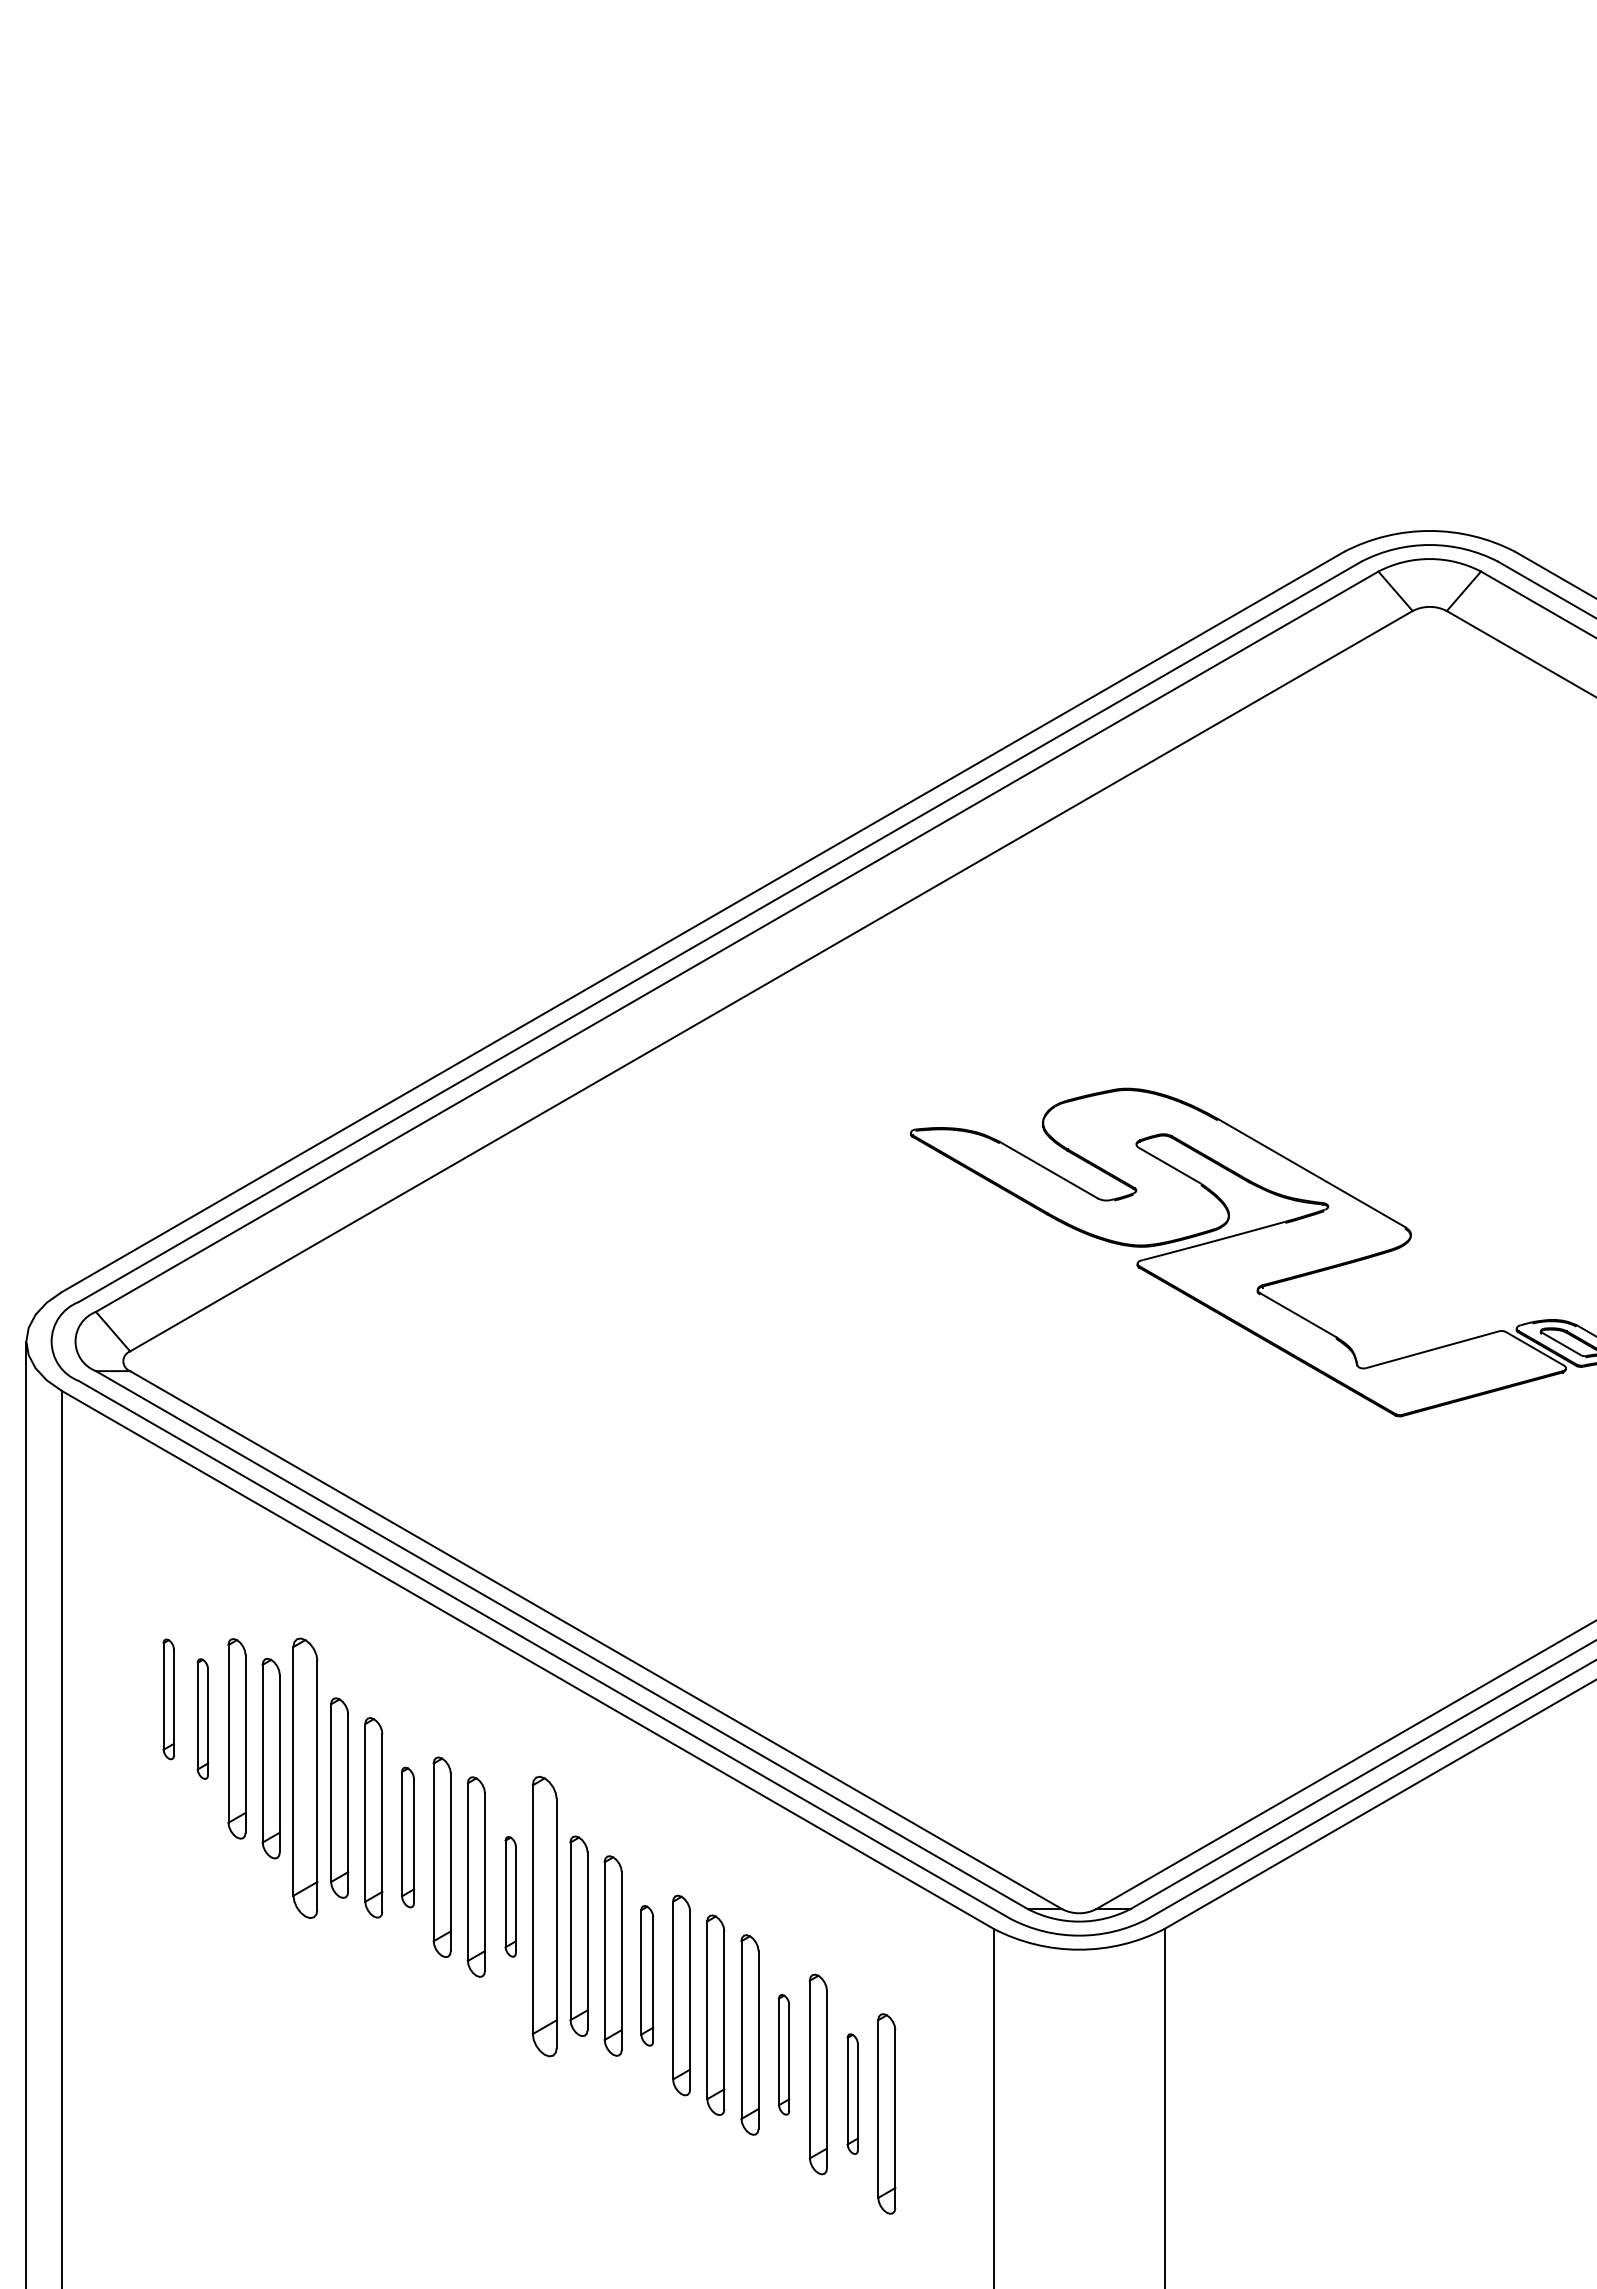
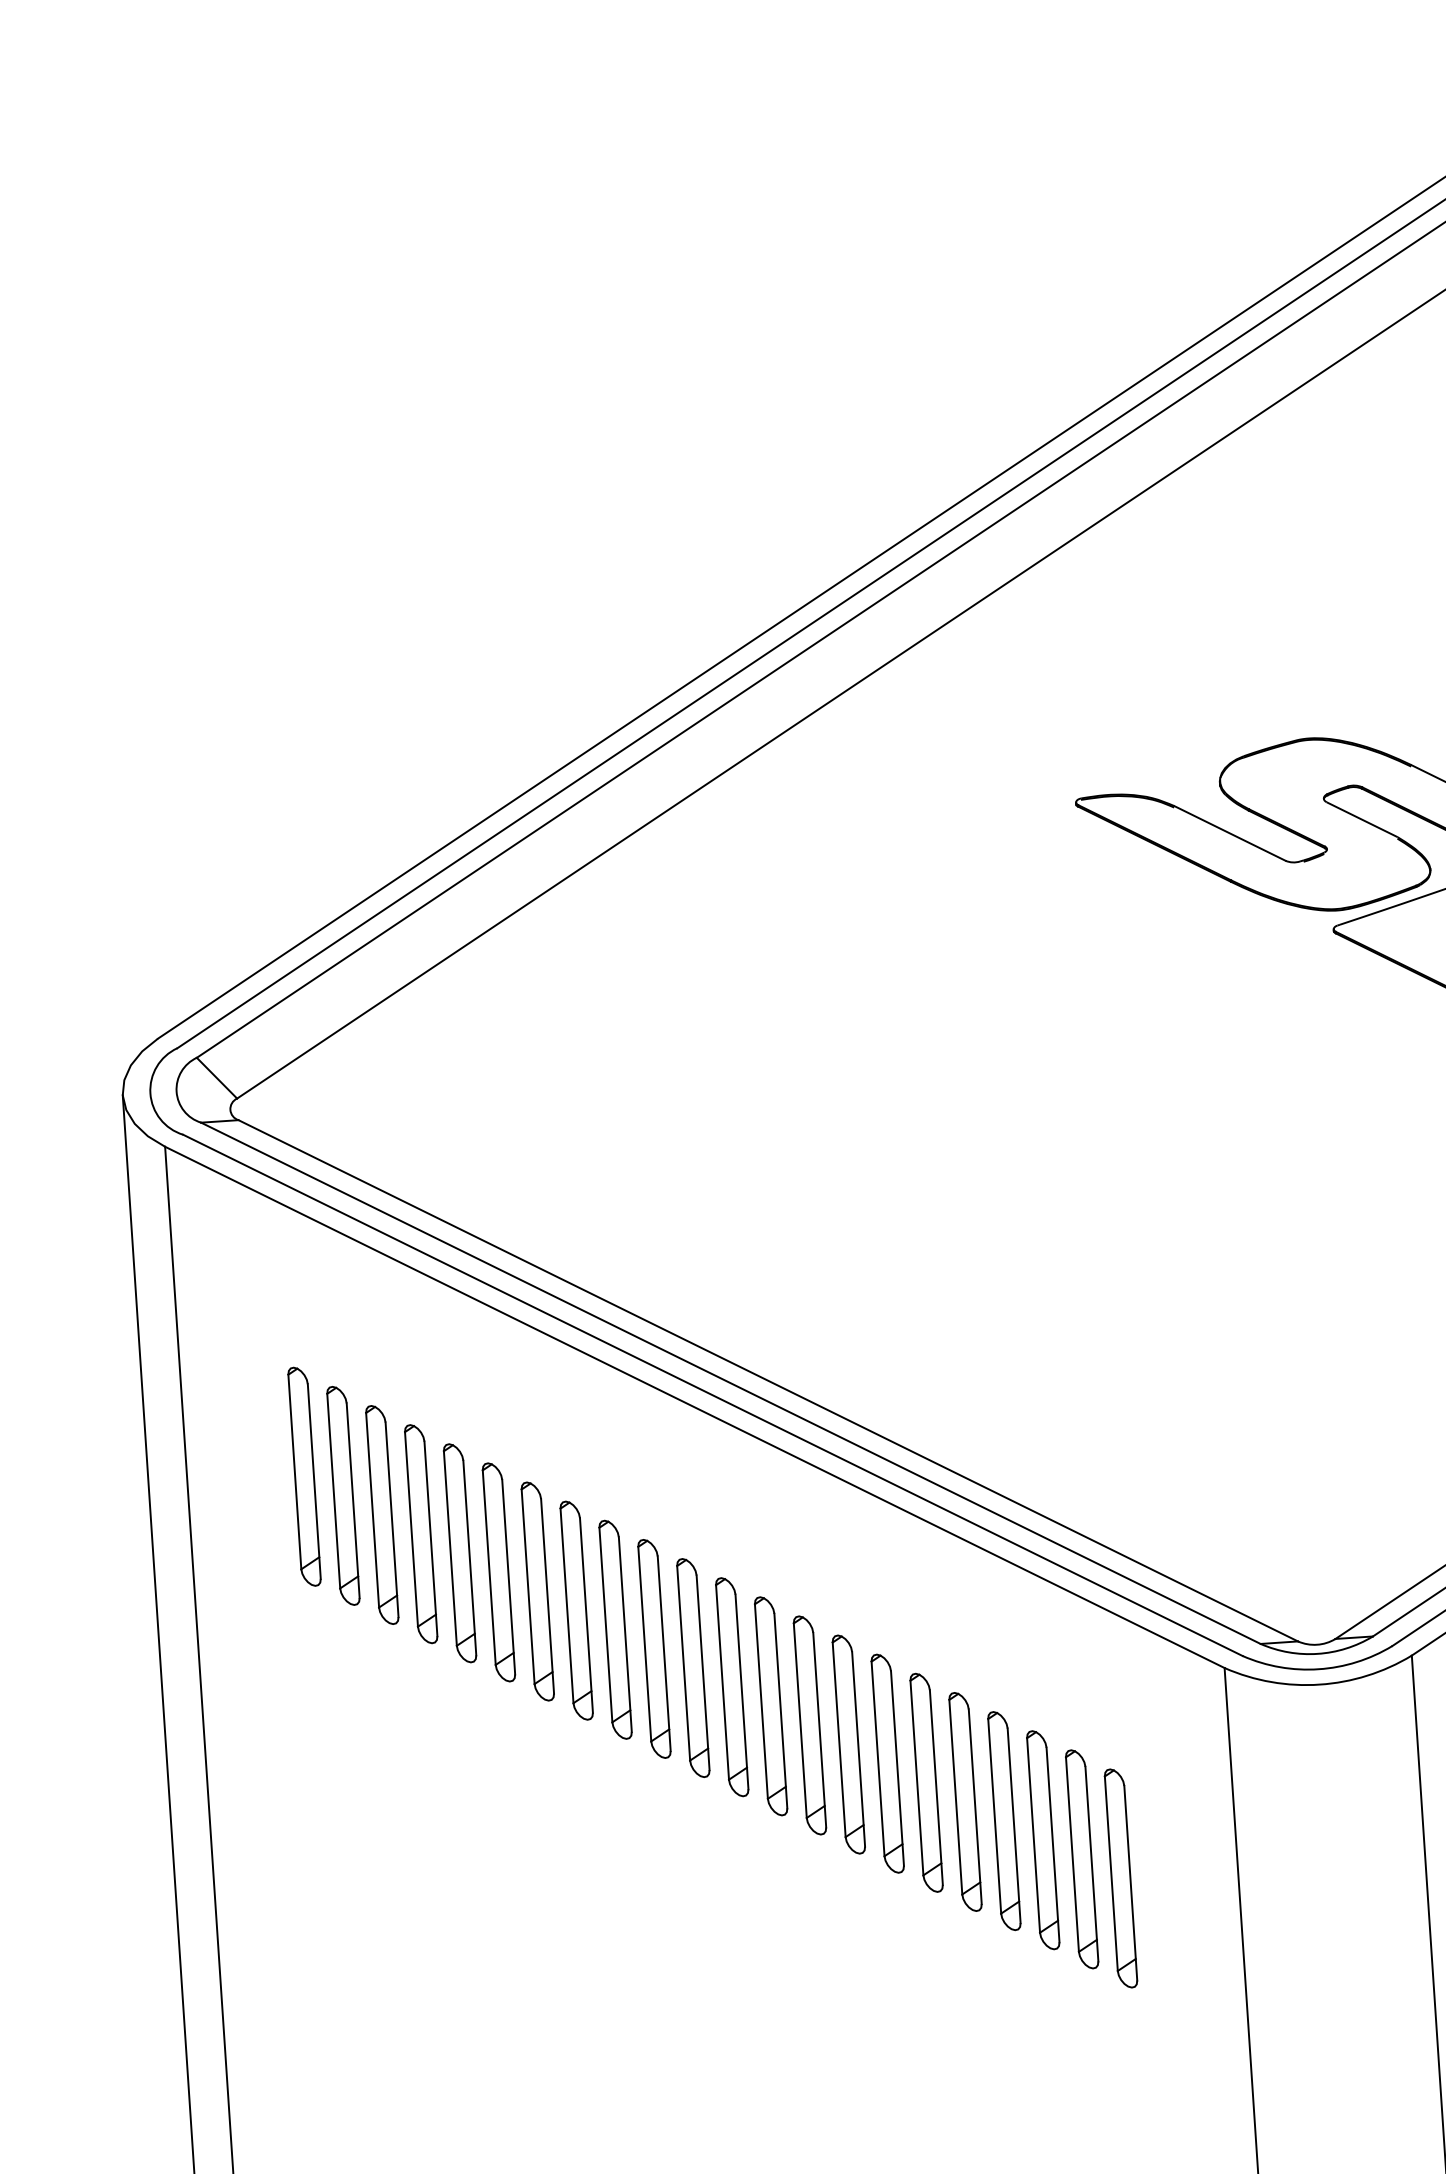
part: (168, 1699) -> (304, 1476), size x1.67
part: (202, 1718) -> (343, 1495), size x1.67
part: (305, 1778) -> (460, 1553), size x0.71
part: (407, 1837) -> (576, 1610), size x1.43
part: (510, 1896) -> (693, 1667), size x1.67
part: (544, 1916) -> (731, 1687), size x0.71
part: (646, 1975) -> (847, 1744), size x1.43
part: (783, 2054) -> (1003, 1820), size x1.67
part: (852, 2093) -> (1081, 1858), size x1.67

